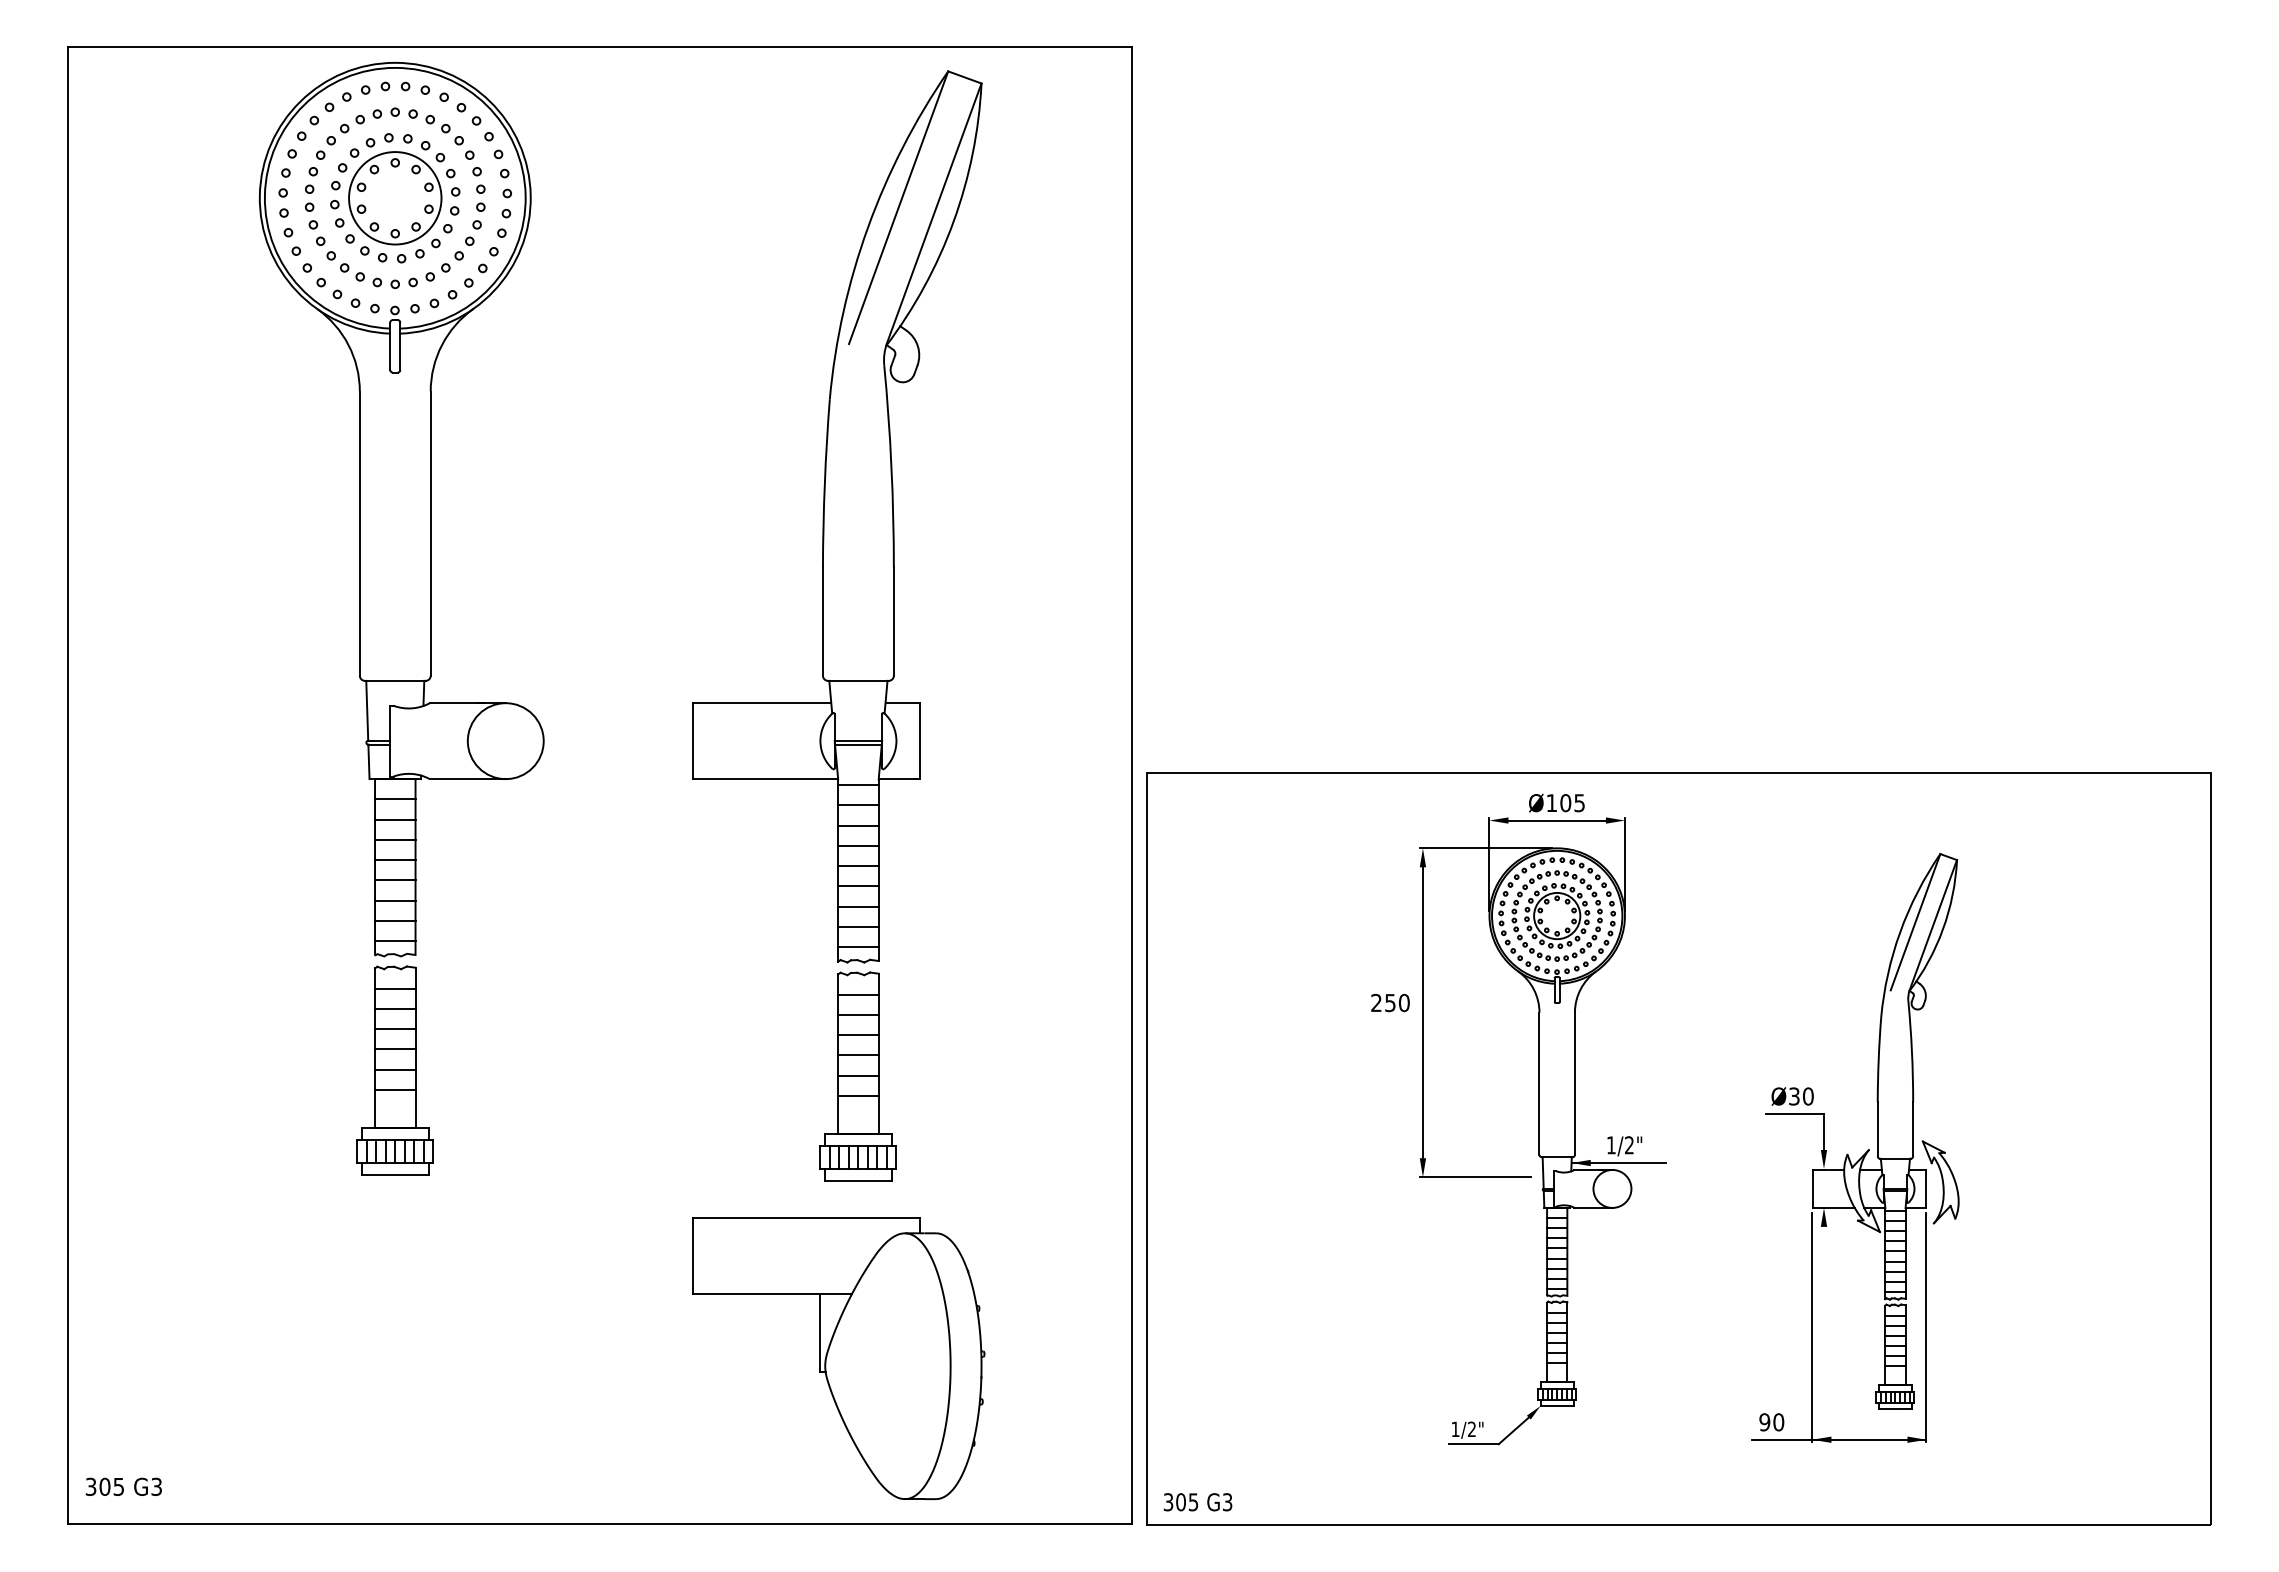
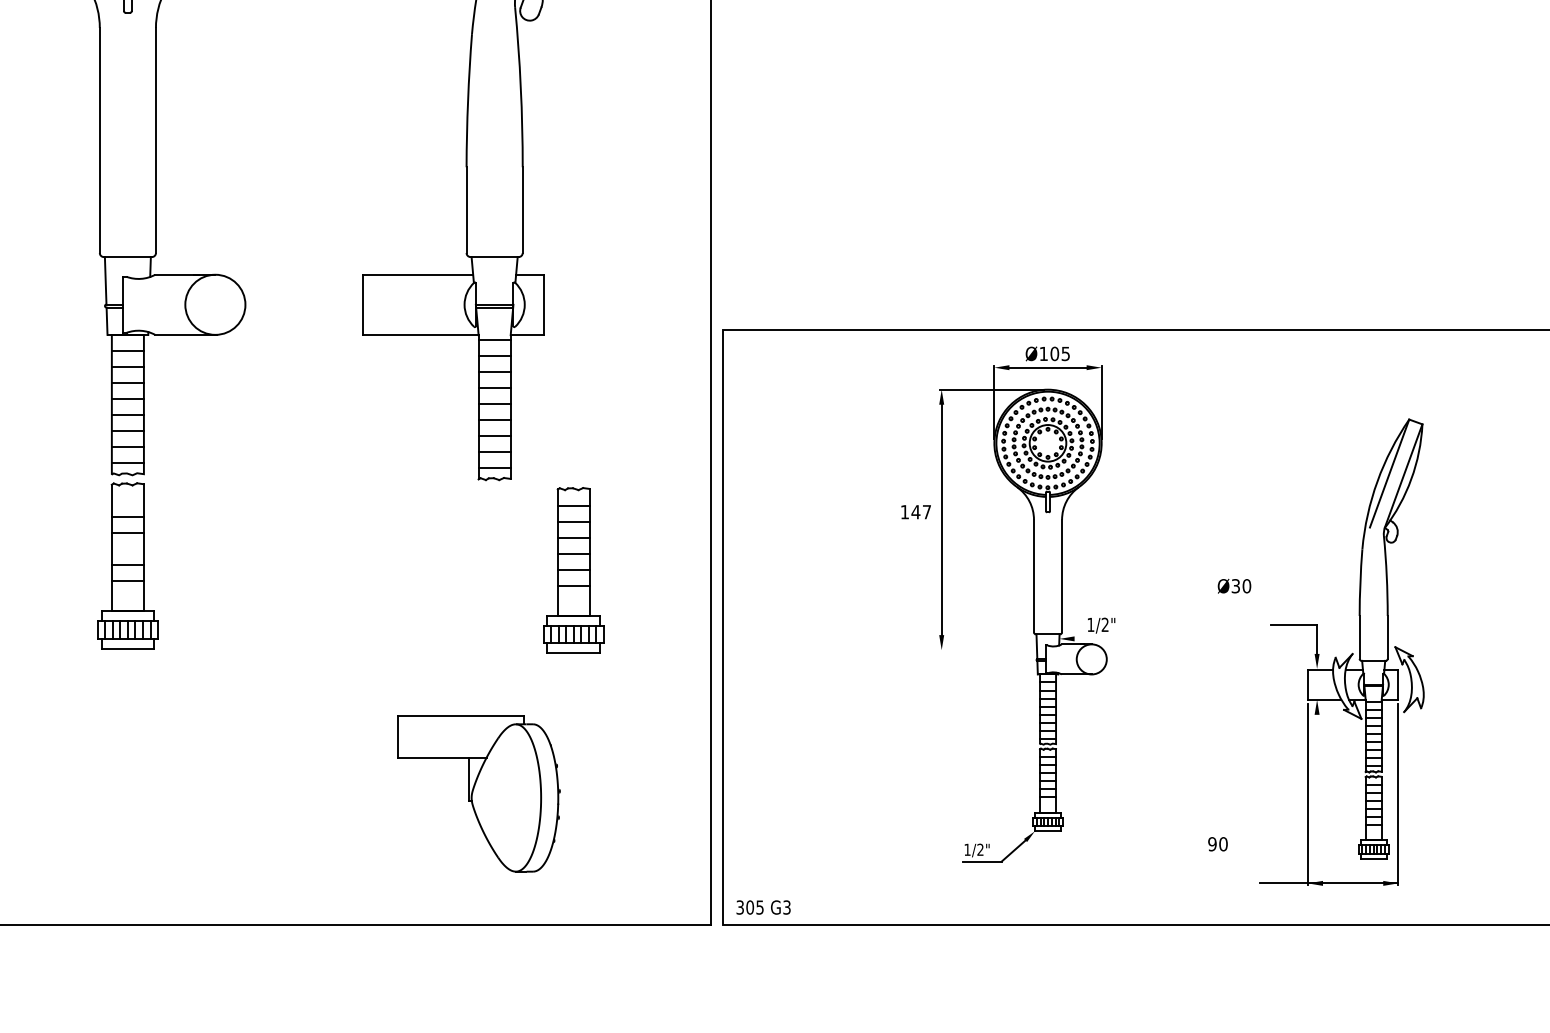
line: (395, 988) -> (128, 500), removed
text: (1390, 1002) -> (916, 511), 250 -> 147
line: (395, 1049) -> (128, 549), removed
part: (857, 1076) -> (573, 570), moved
part: (1848, 1154) -> (1336, 657), moved
line: (1618, 1163) -> (1096, 639), removed
line: (1475, 1177) -> (983, 650), removed
part: (838, 1358) -> (478, 793), size x0.7

